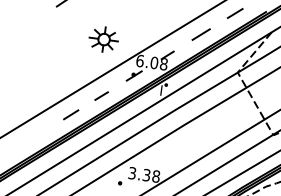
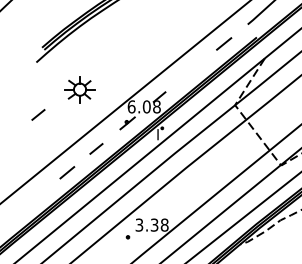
line: (201, 34) -> (191, 70), removed
part: (103, 39) -> (79, 89), moved
line: (51, 56) -> (38, 114), added

